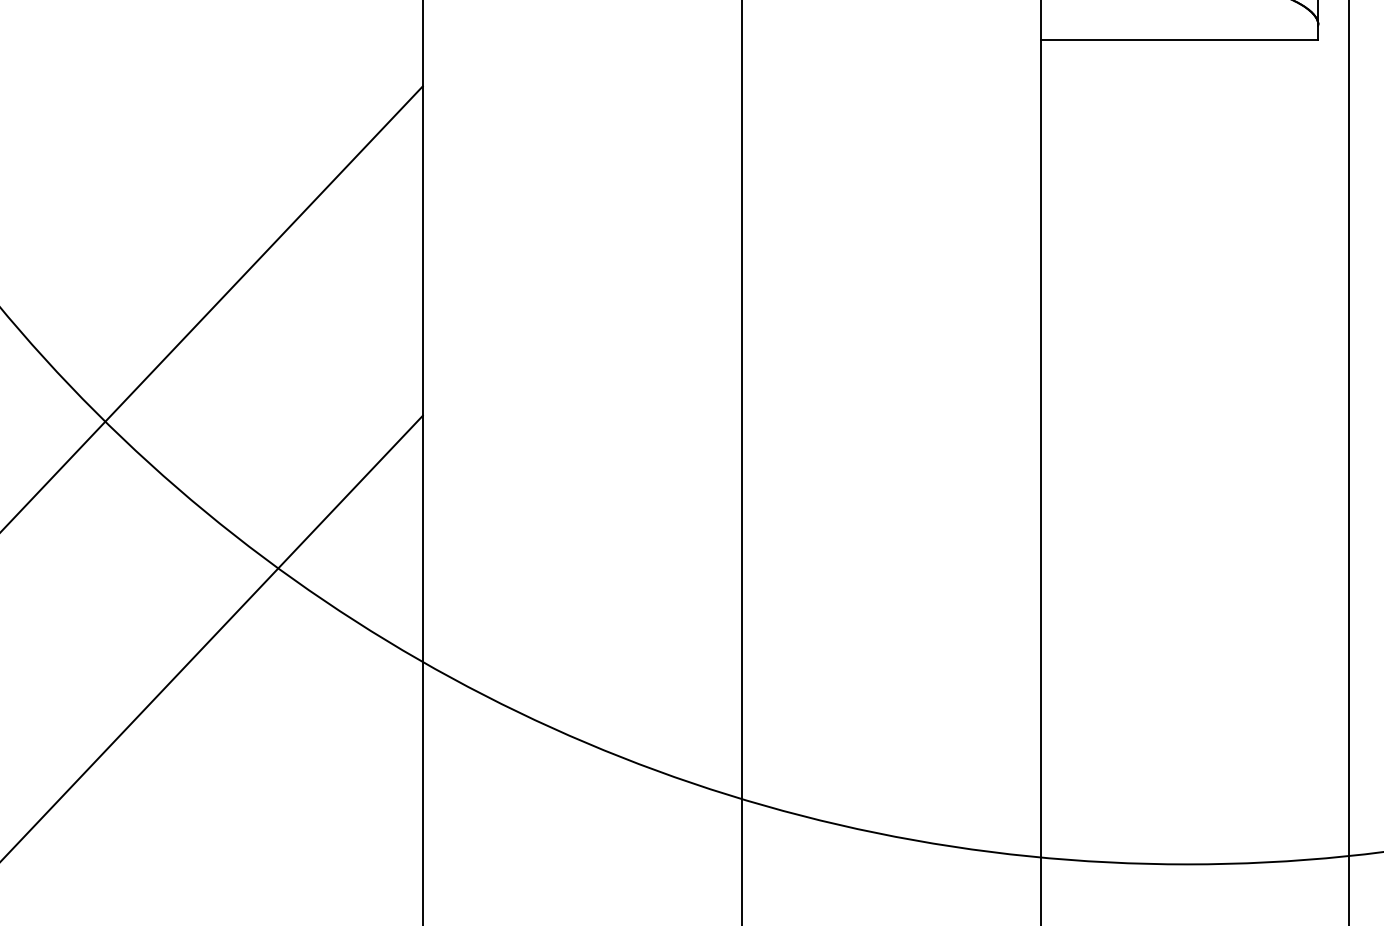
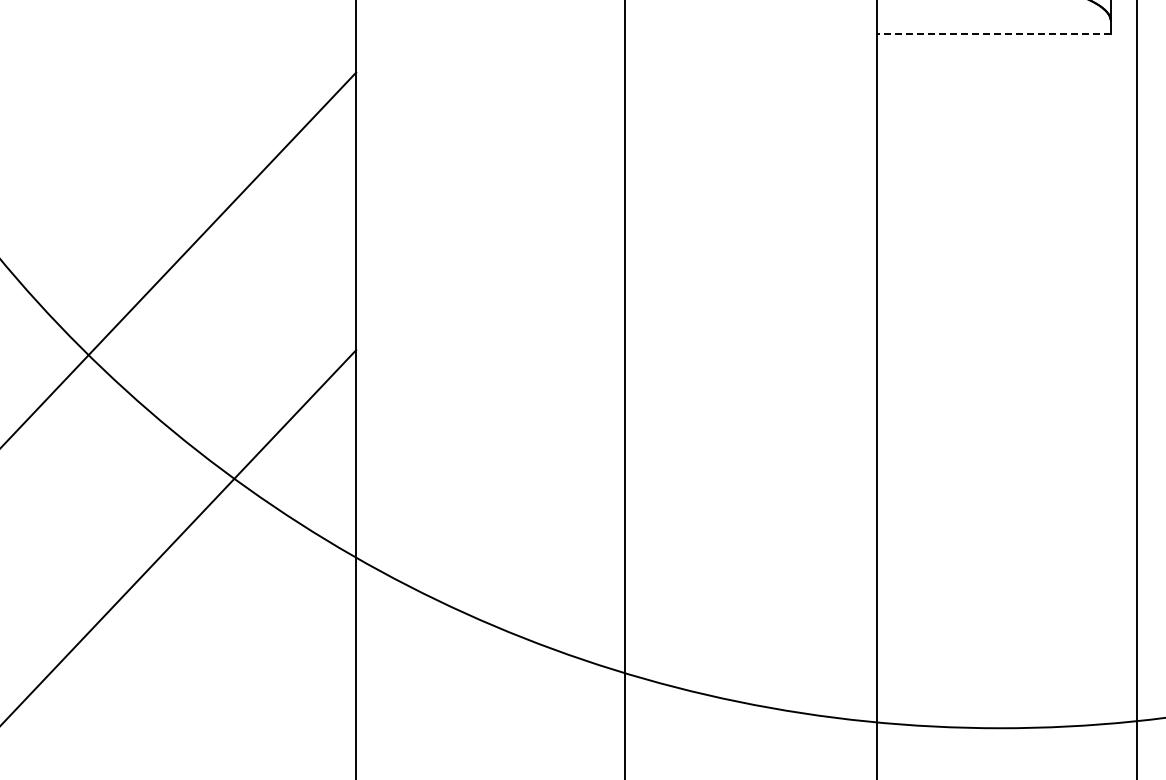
line: (1179, 39) -> (993, 33), solid -> dashed

